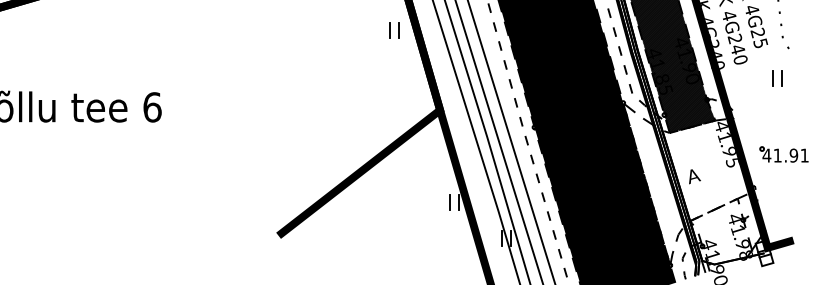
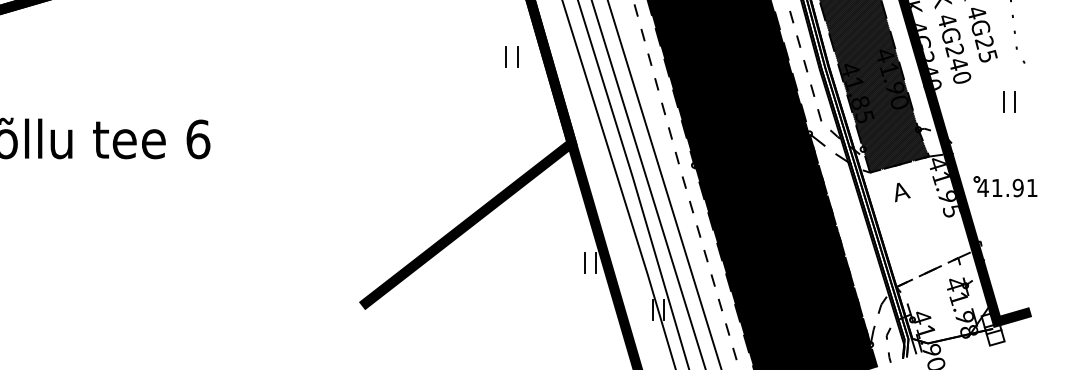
part: (393, 29) -> (511, 56), moved
part: (778, 154) -> (998, 186), moved
text: (694, 176) -> (902, 192), moved

